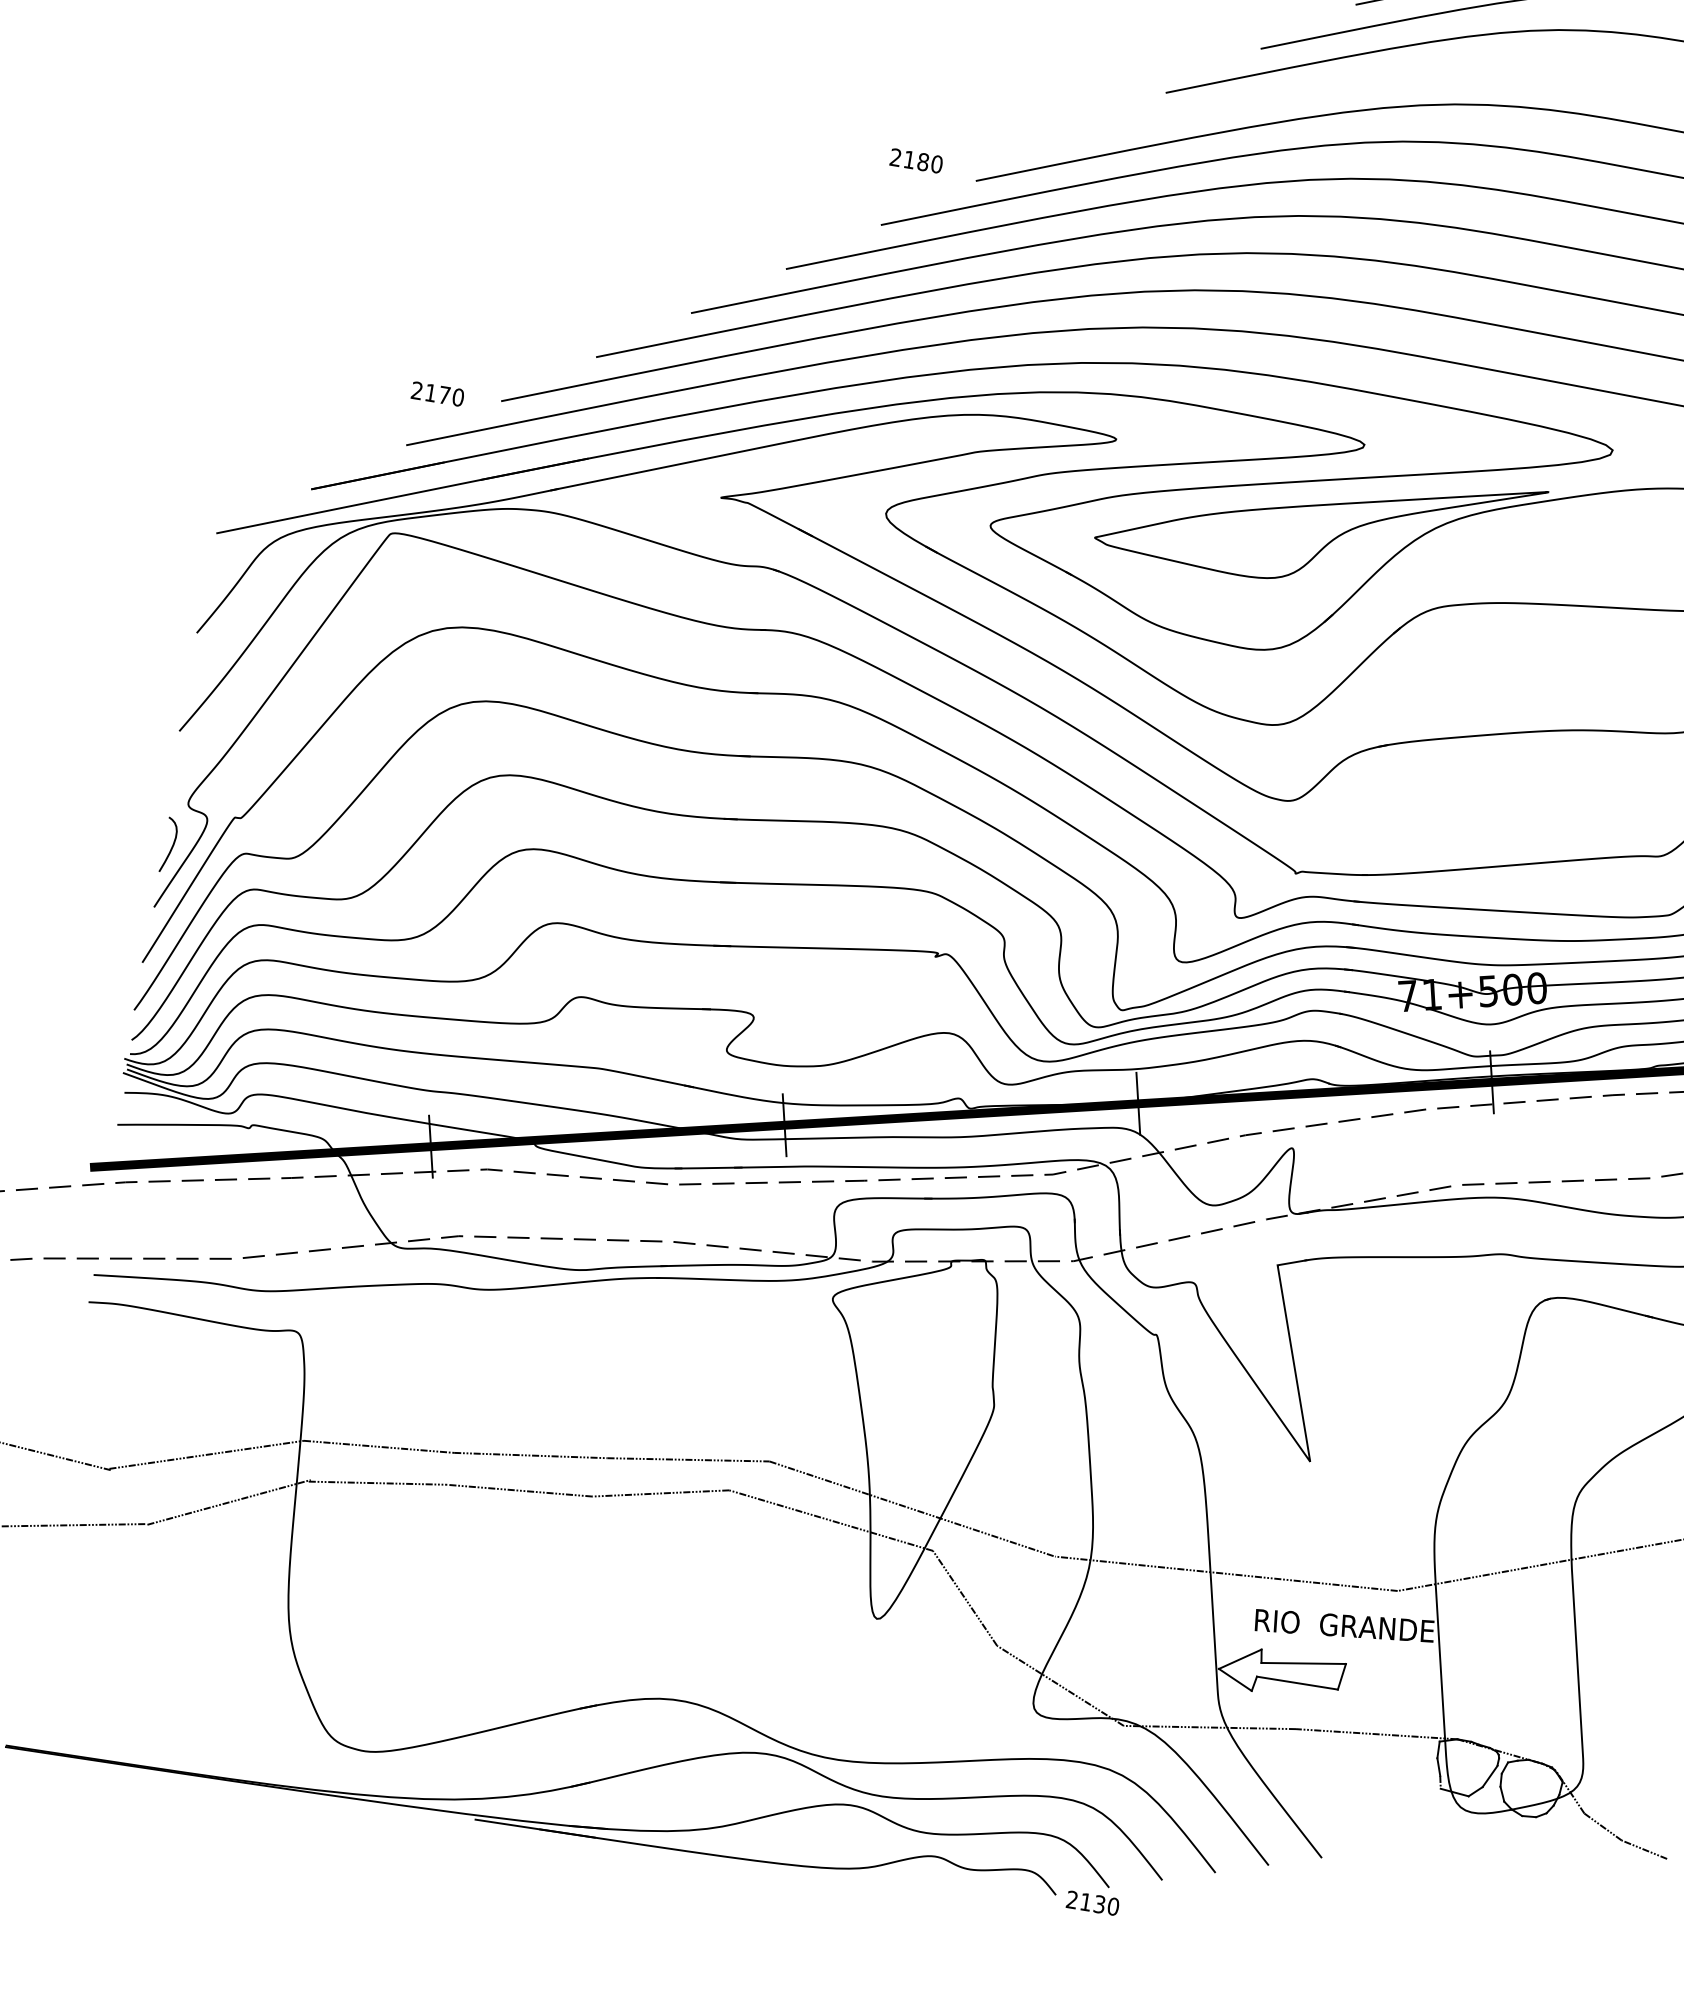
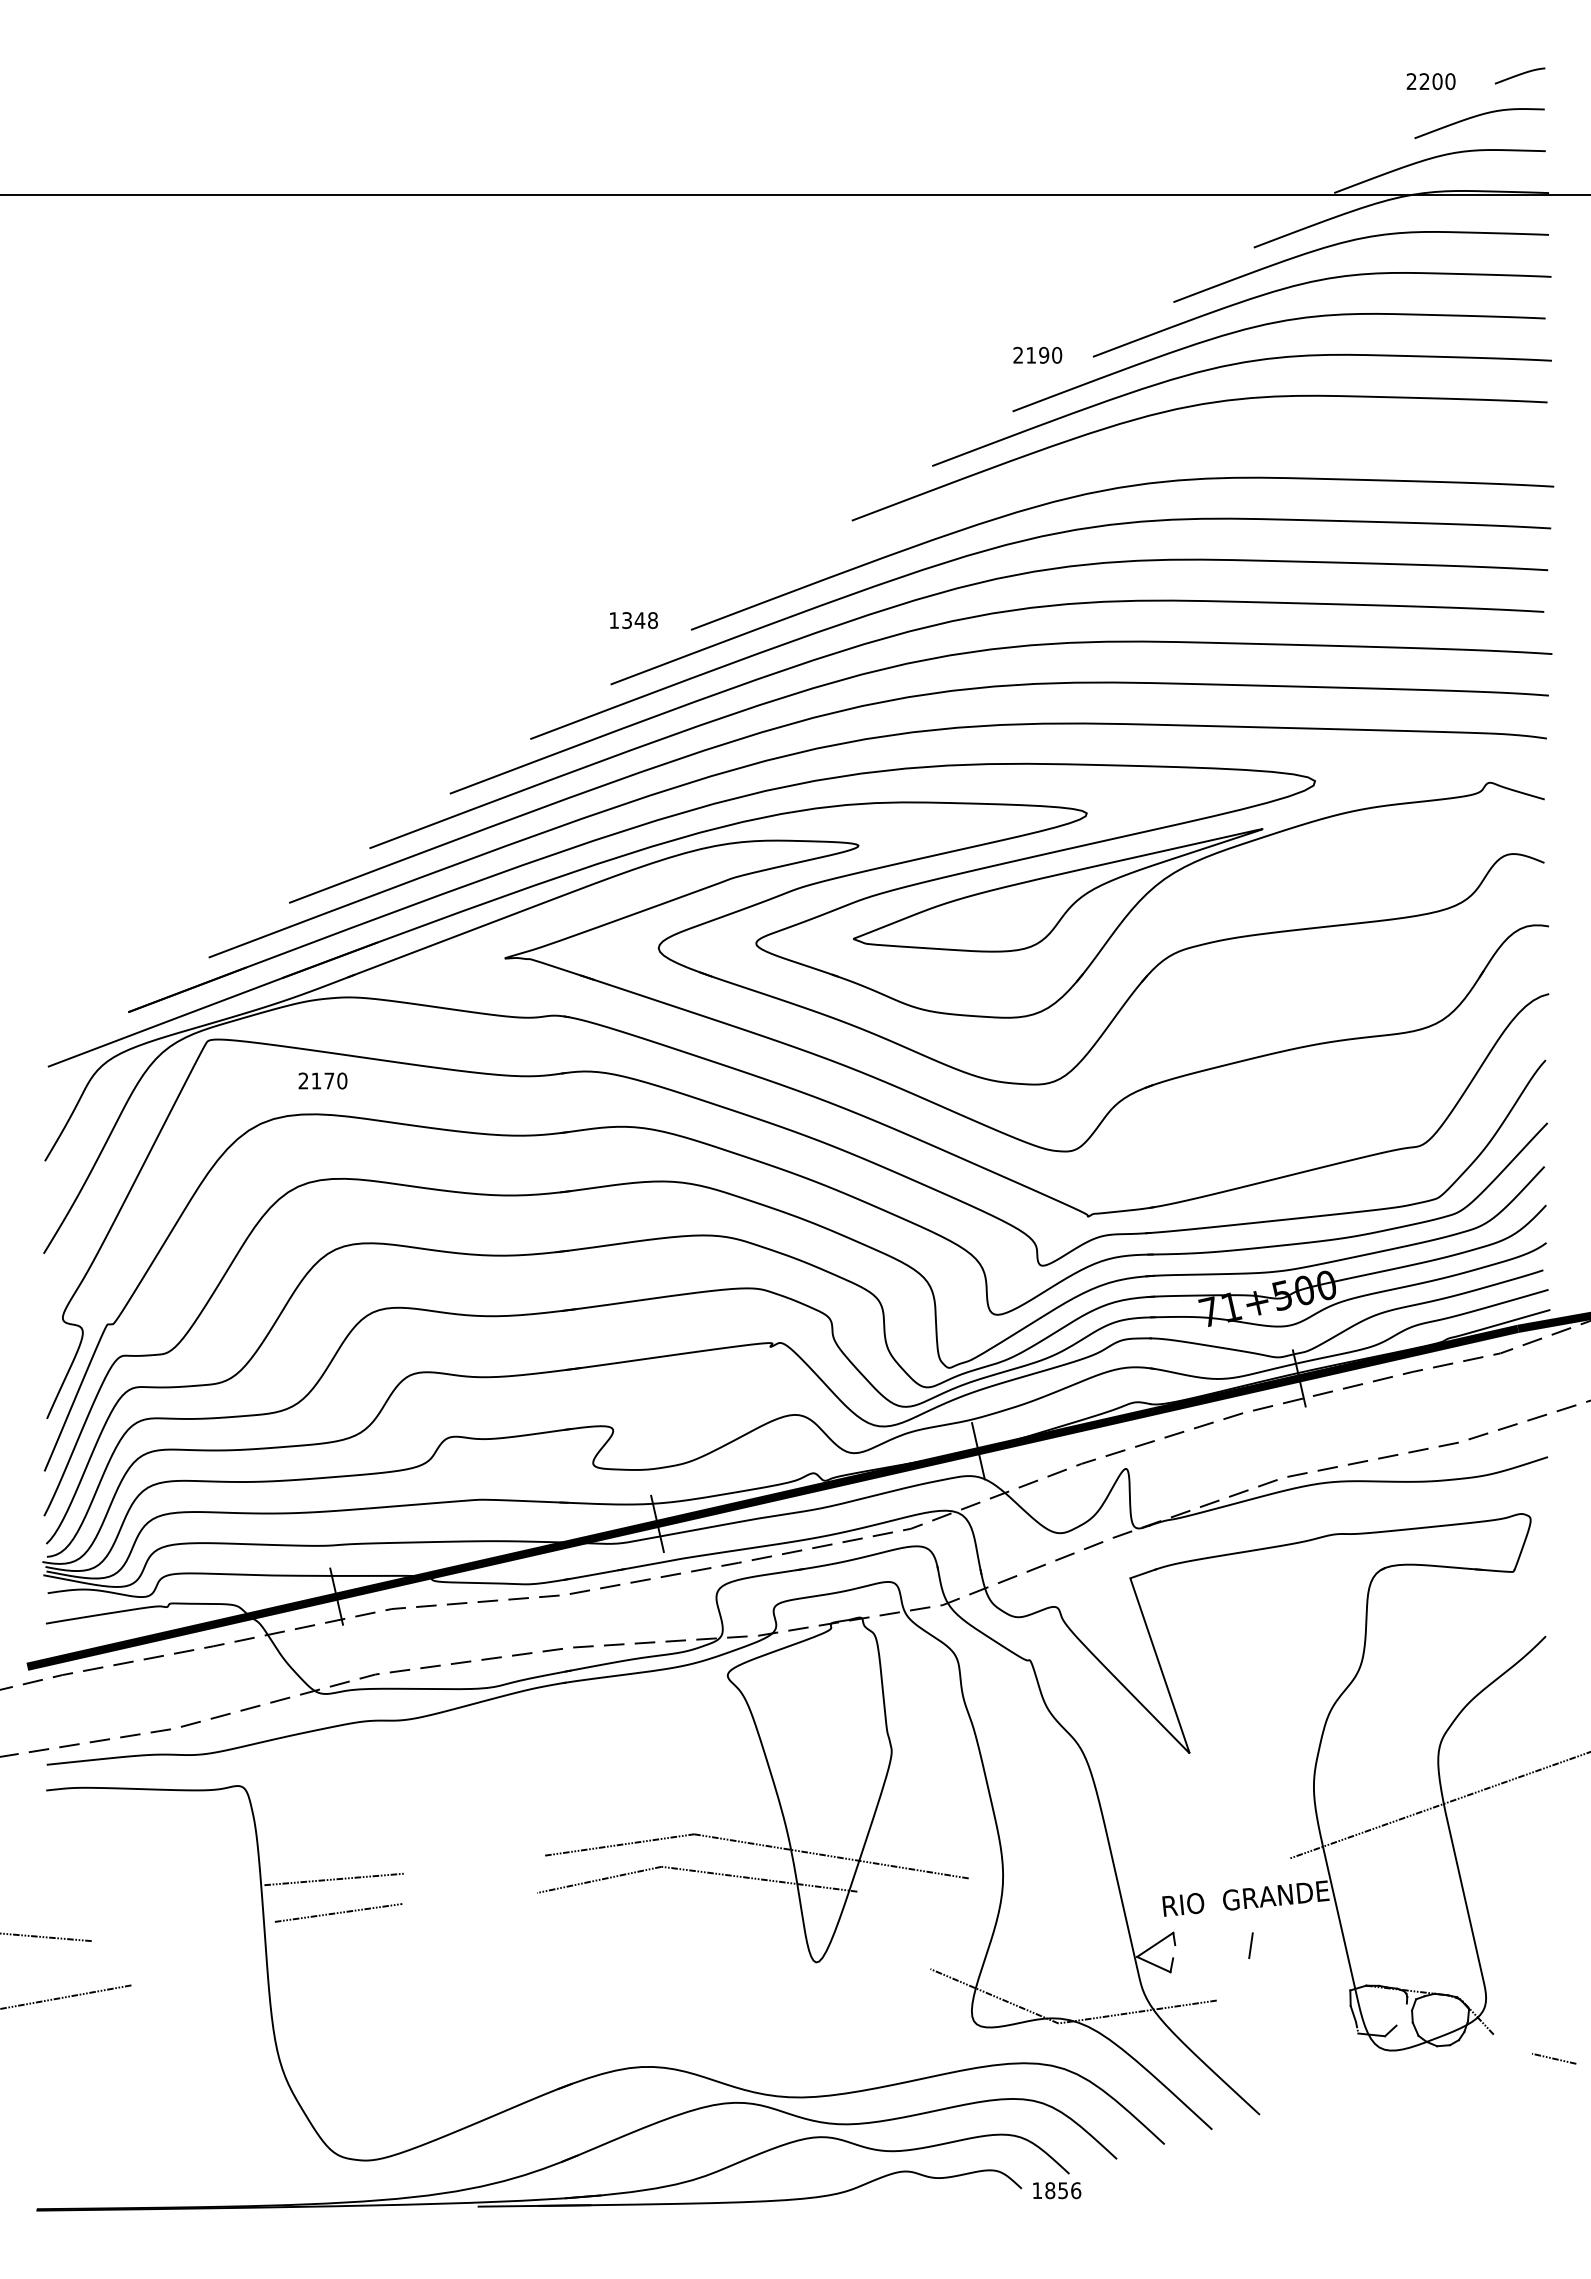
text: (916, 160) -> (633, 620), 2180 -> 1348
text: (437, 393) -> (322, 1080), moved
curve: (170, 847) -> (53, 1361), removed
line: (206, 1454) -> (177, 1912), removed
line: (530, 1455) -> (474, 1864), removed
line: (519, 1490) -> (469, 1898), removed
line: (228, 1501) -> (204, 1952), removed
line: (1226, 1573) -> (1129, 1868), removed
line: (964, 1598) -> (893, 1930), removed
line: (1303, 1663) -> (1213, 1939), removed
line: (1297, 1683) -> (1211, 1958), removed
line: (1376, 1733) -> (1291, 1992), removed
line: (1489, 1776) -> (1401, 2014), removed
line: (1602, 1826) -> (1512, 2043), removed
text: (1092, 1903) -> (1056, 2190), 2130 -> 1856

